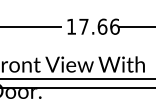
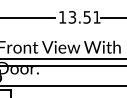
text: (99, 26) -> (84, 17), 17.66 -> 13.51

